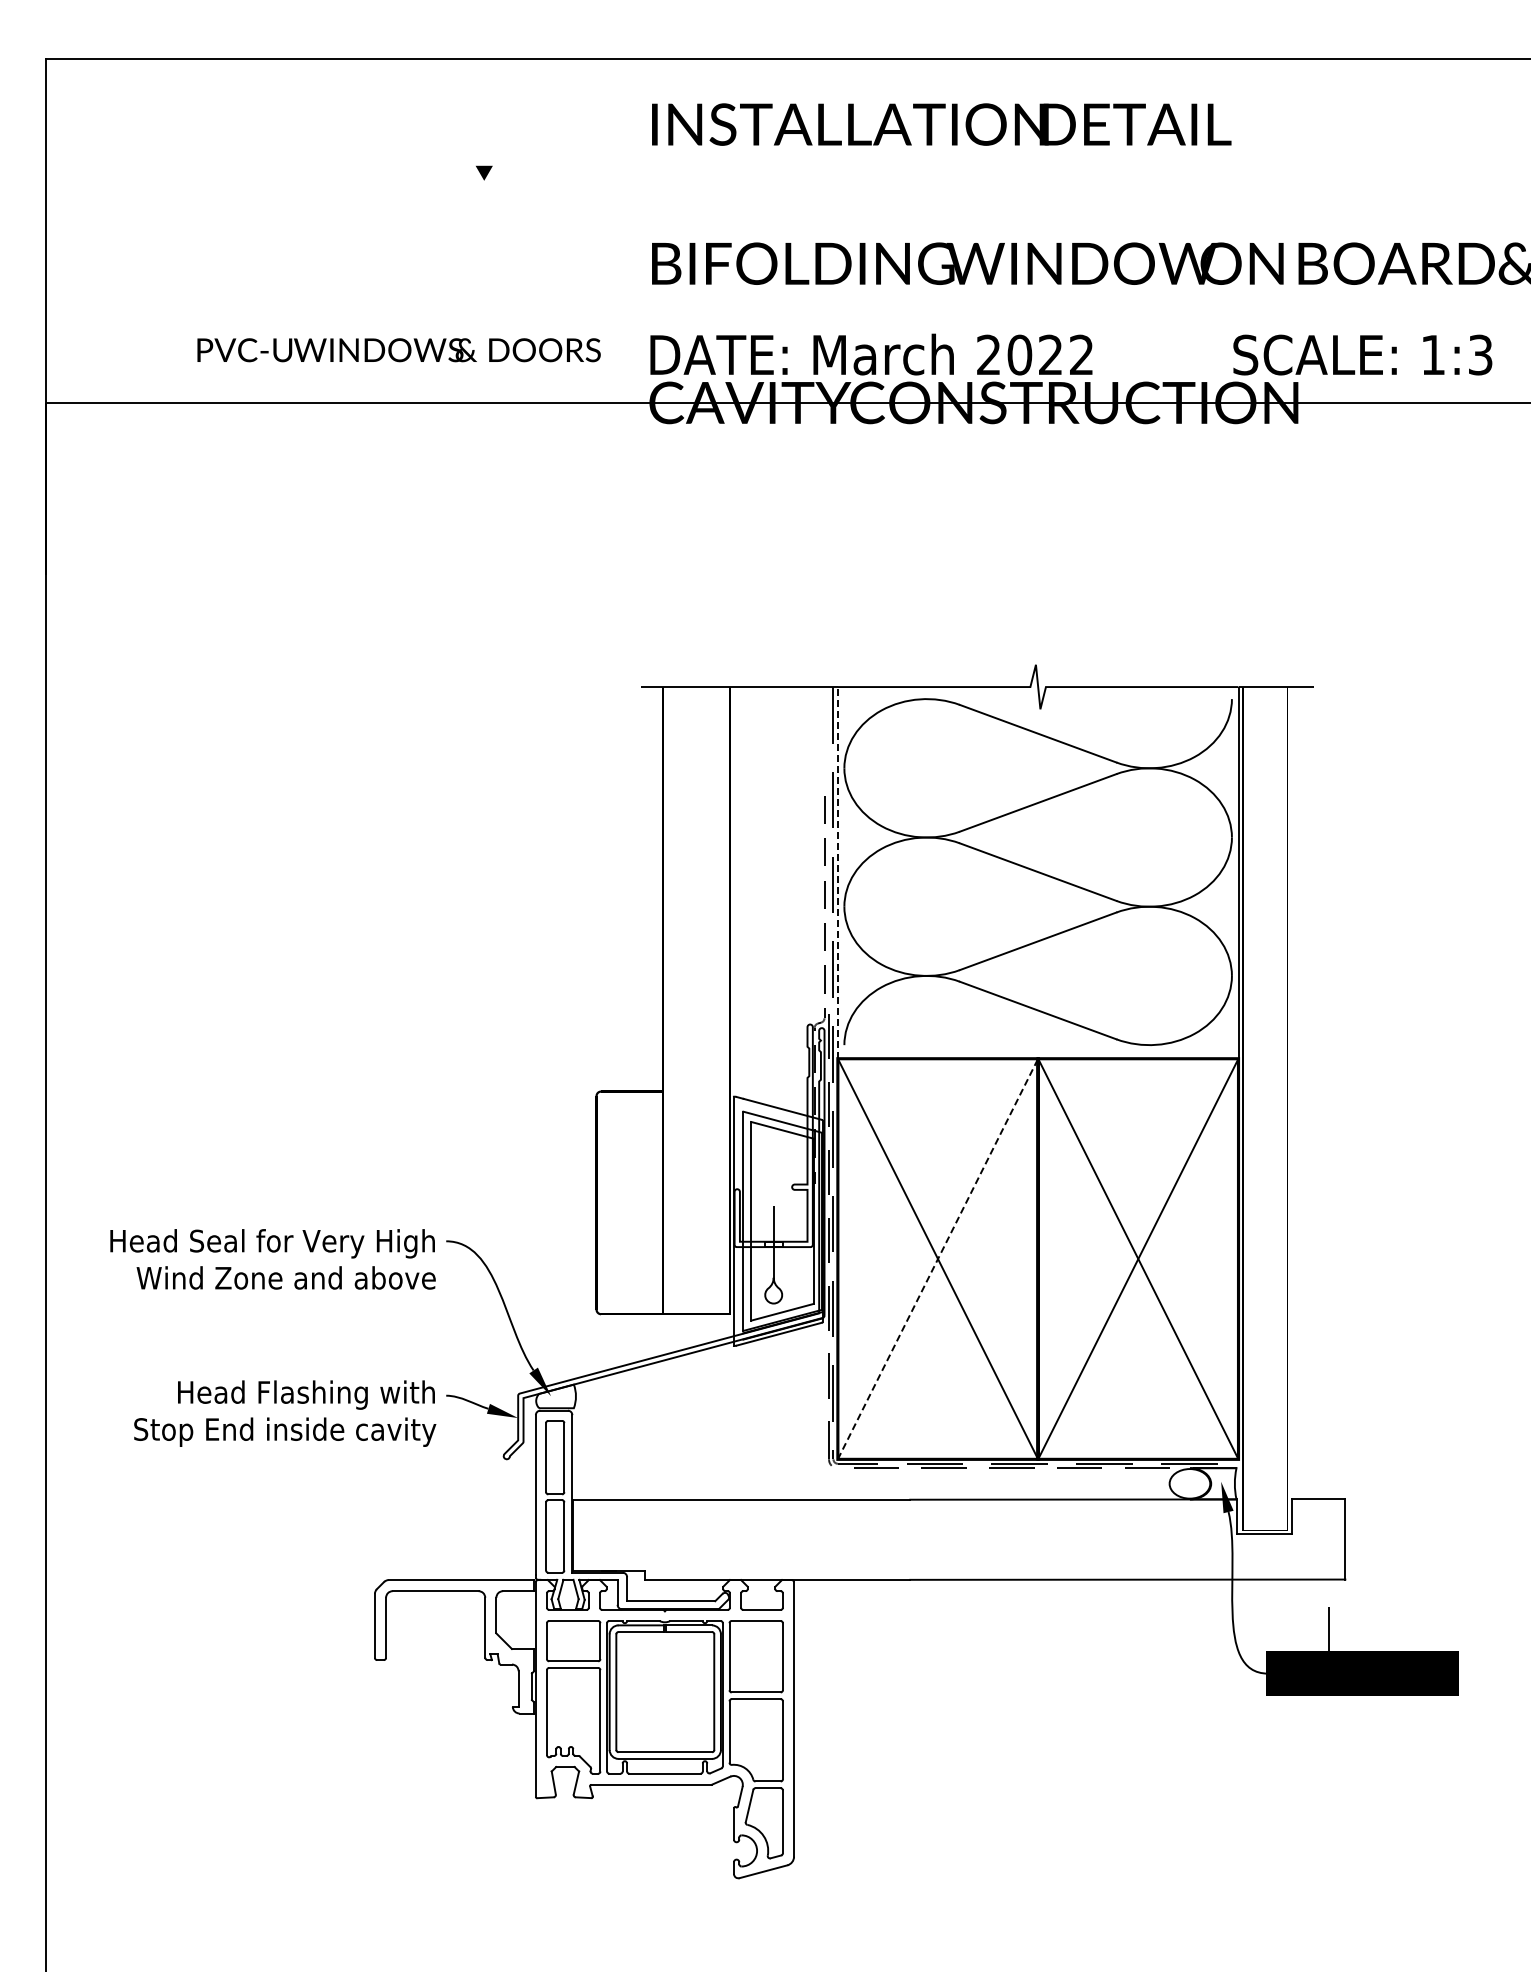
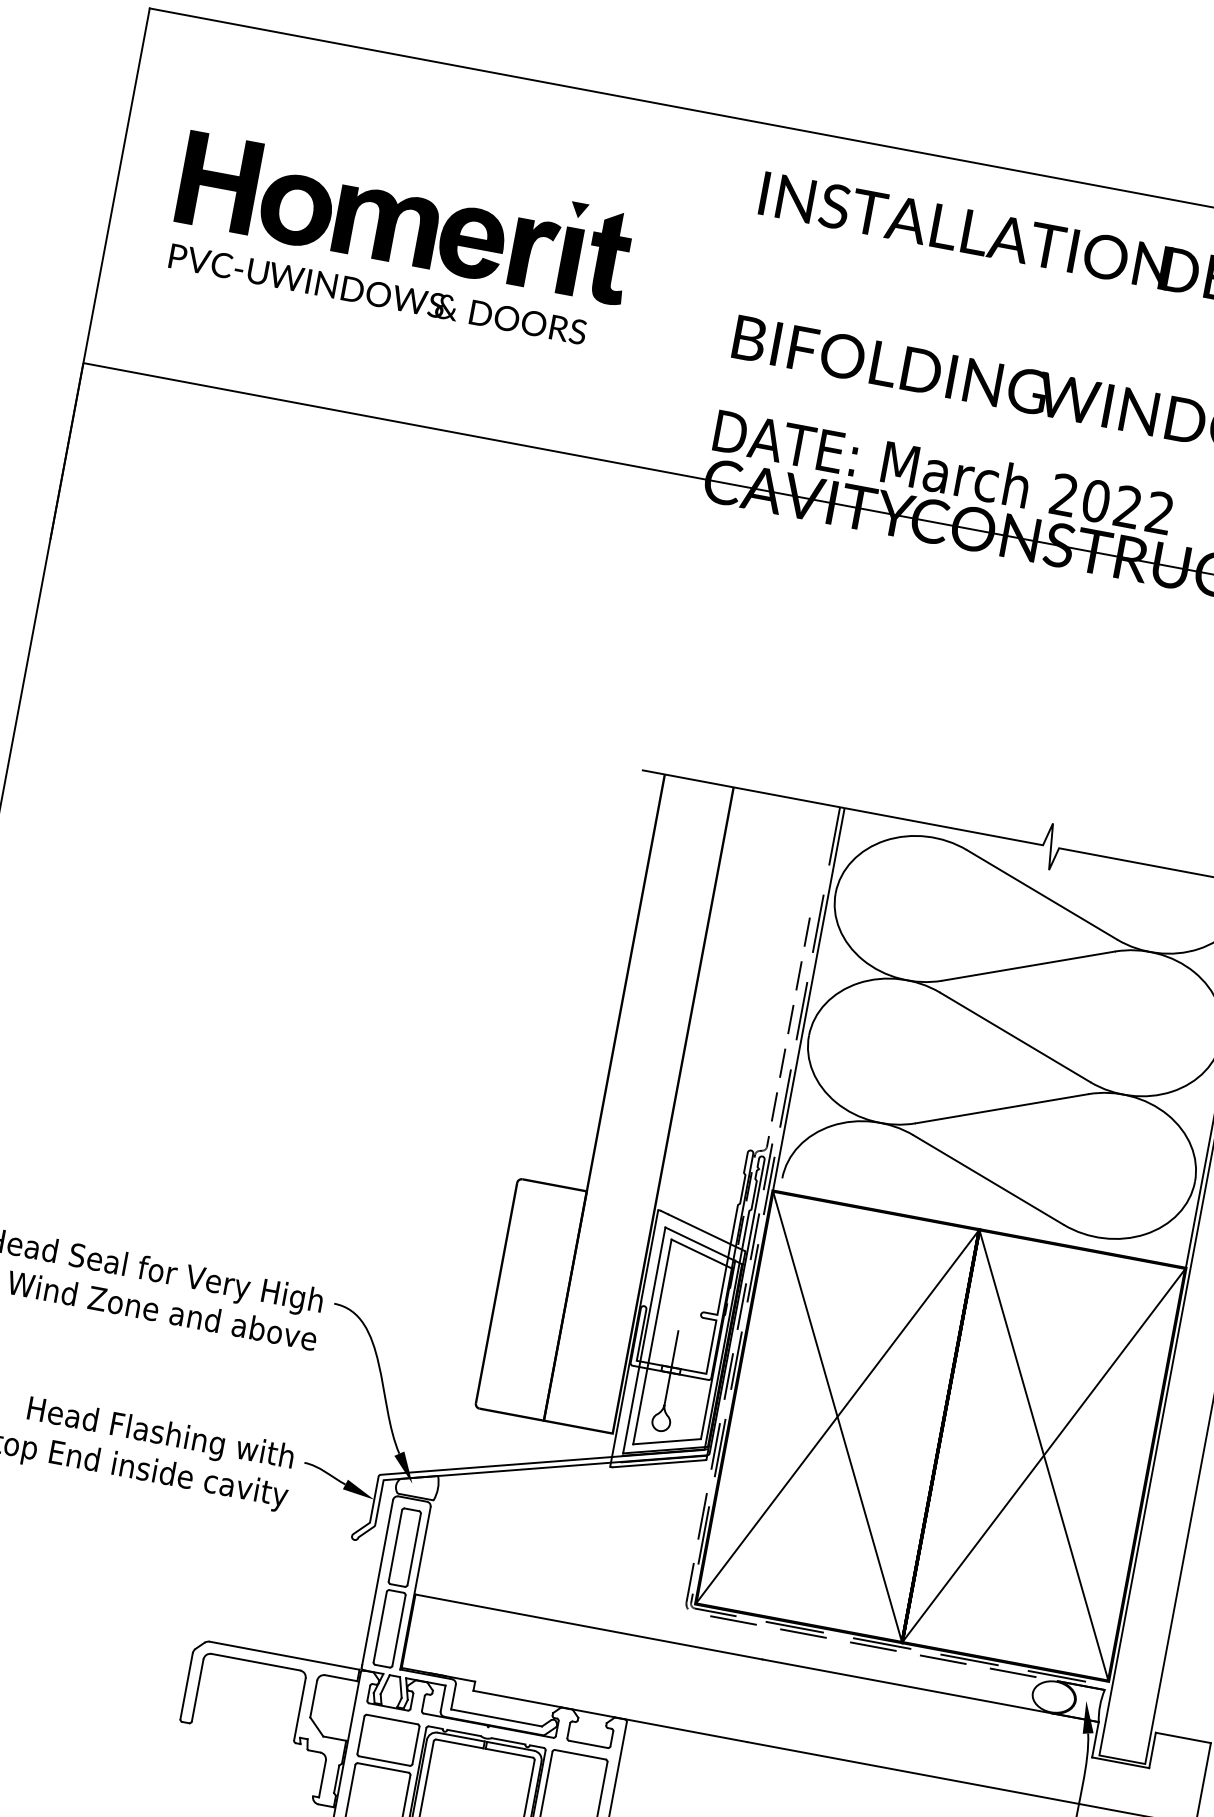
part: (322, 210) -> (405, 217), added
text: (398, 350) -> (377, 294), moved
line: (837, 872) -> (808, 999), dashed -> solid
line: (938, 1259) -> (837, 1417), dashed -> solid

